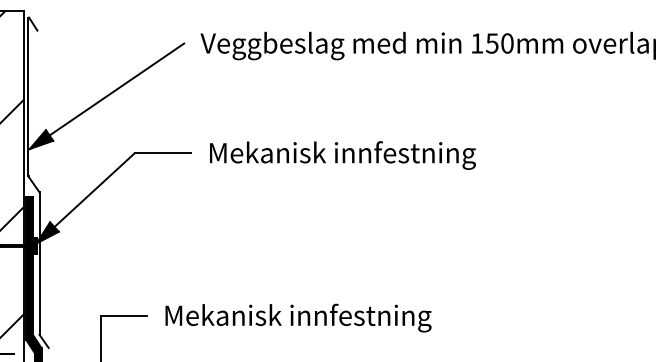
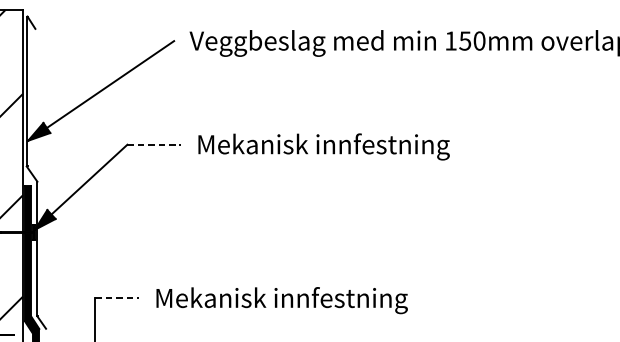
line: (163, 153) -> (154, 145), solid -> dashed
line: (123, 315) -> (116, 298), solid -> dashed

